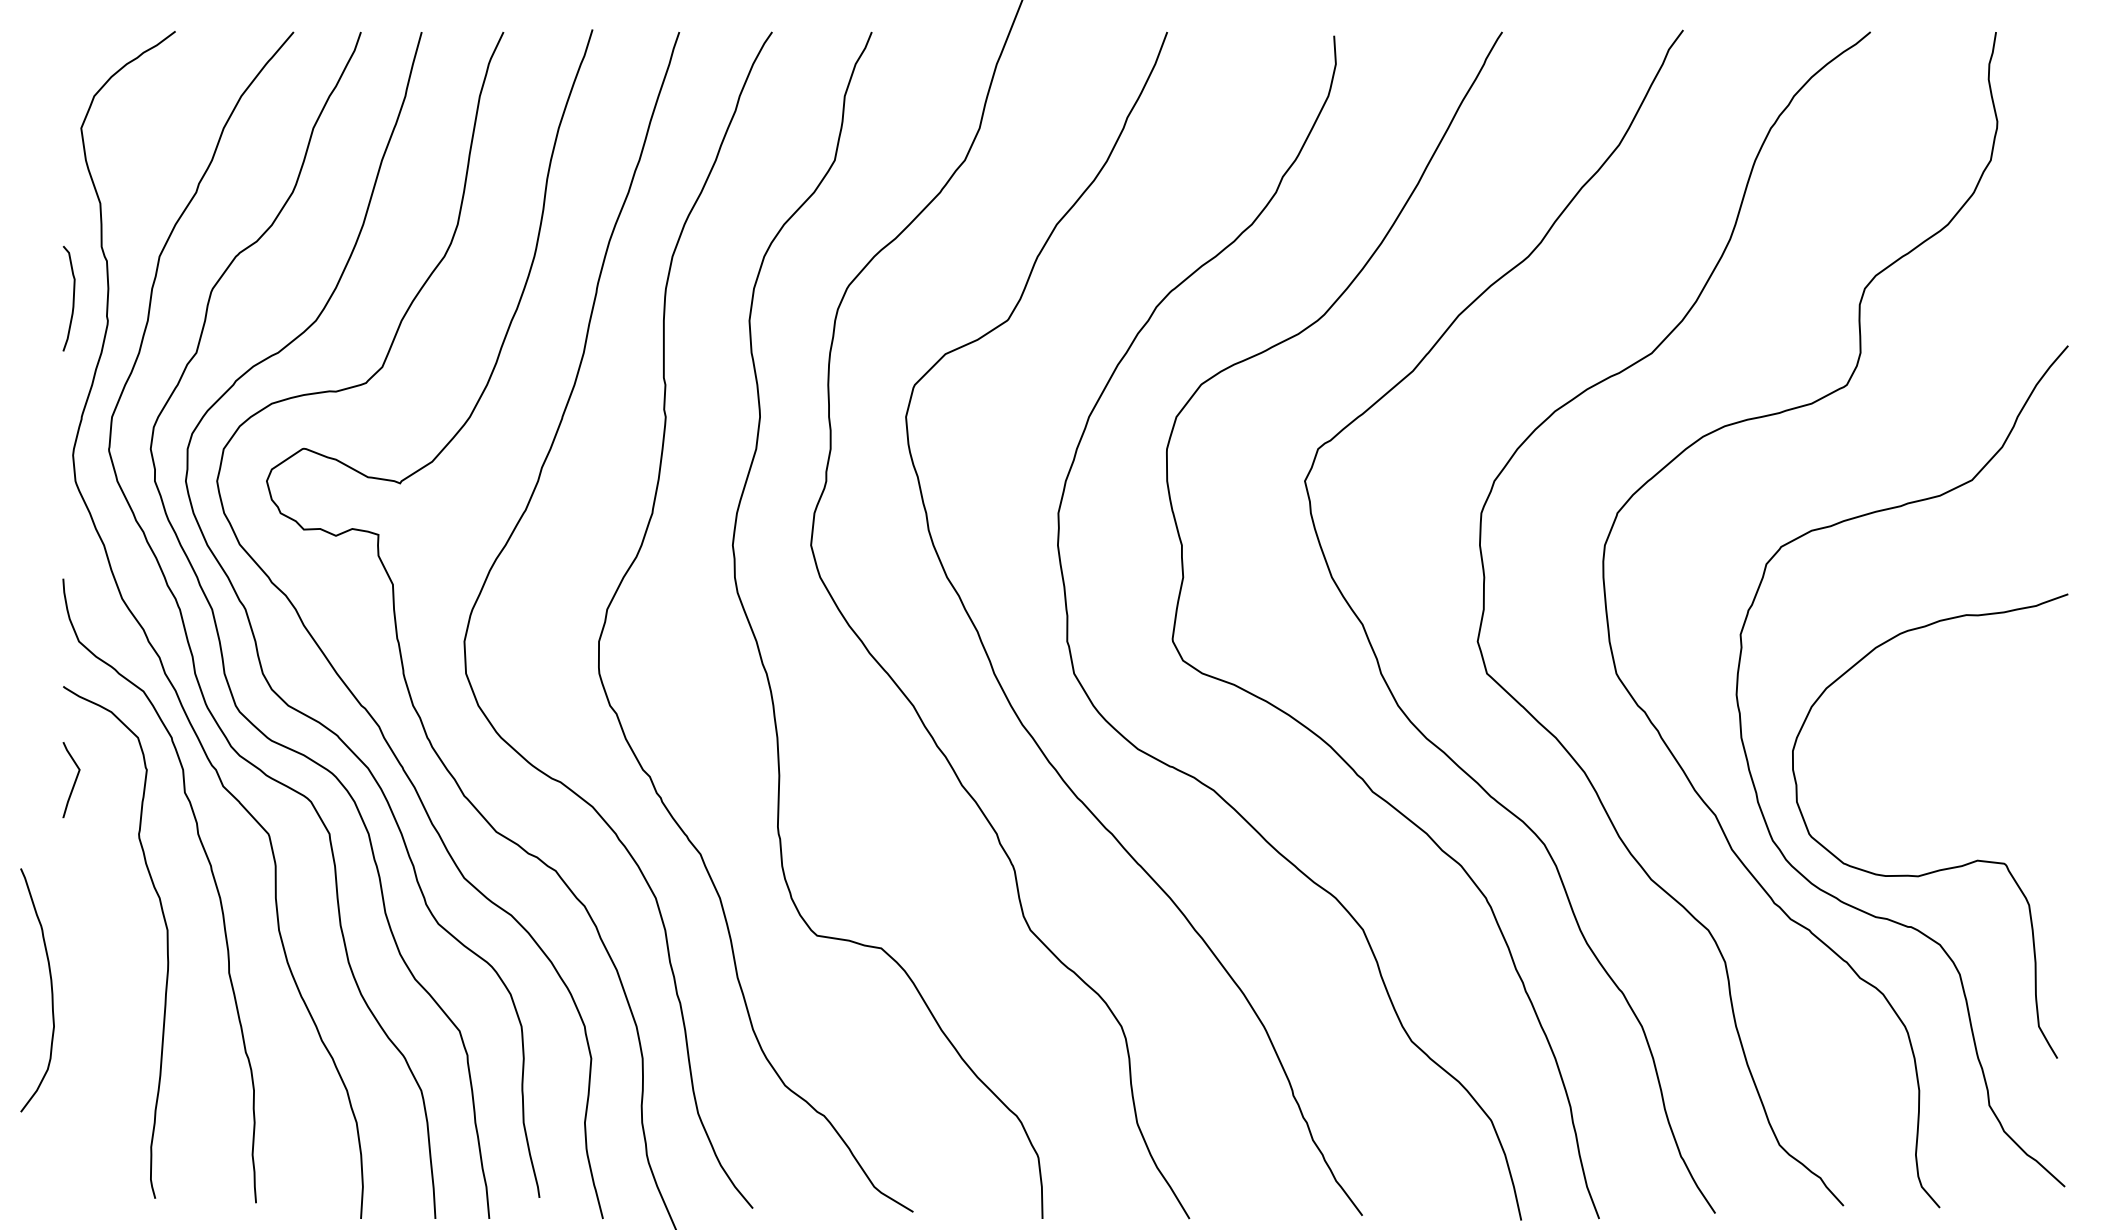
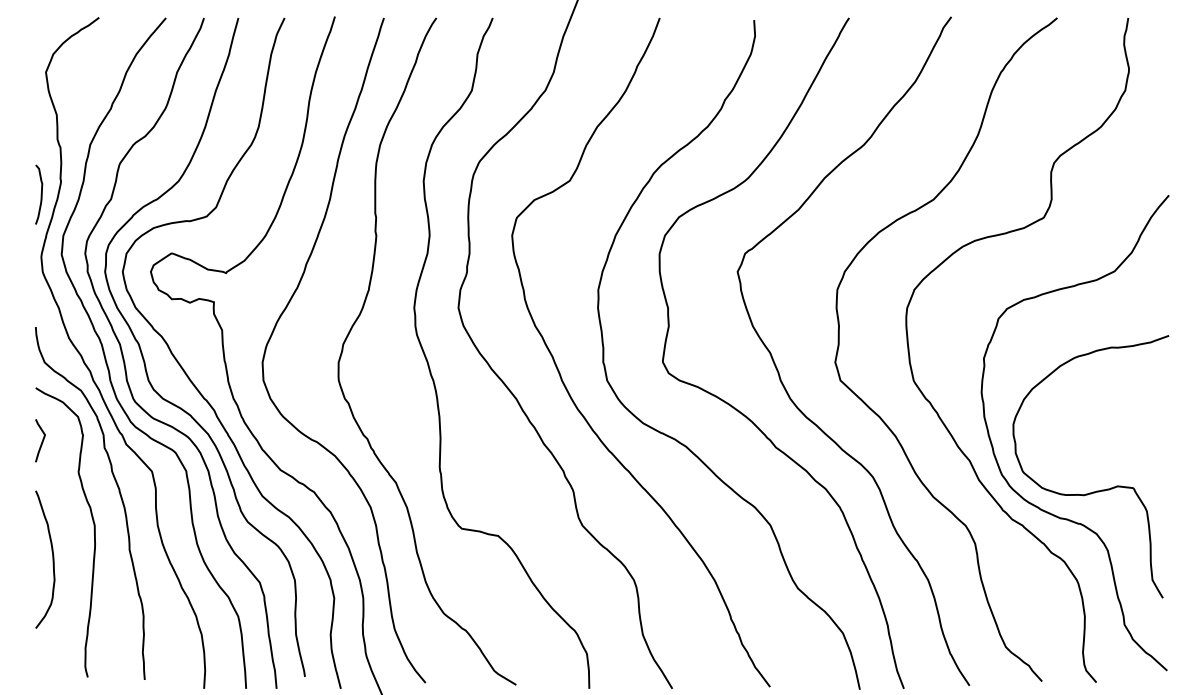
curve: (71, 298) -> (40, 194), moved
curve: (50, 990) -> (52, 559), moved

